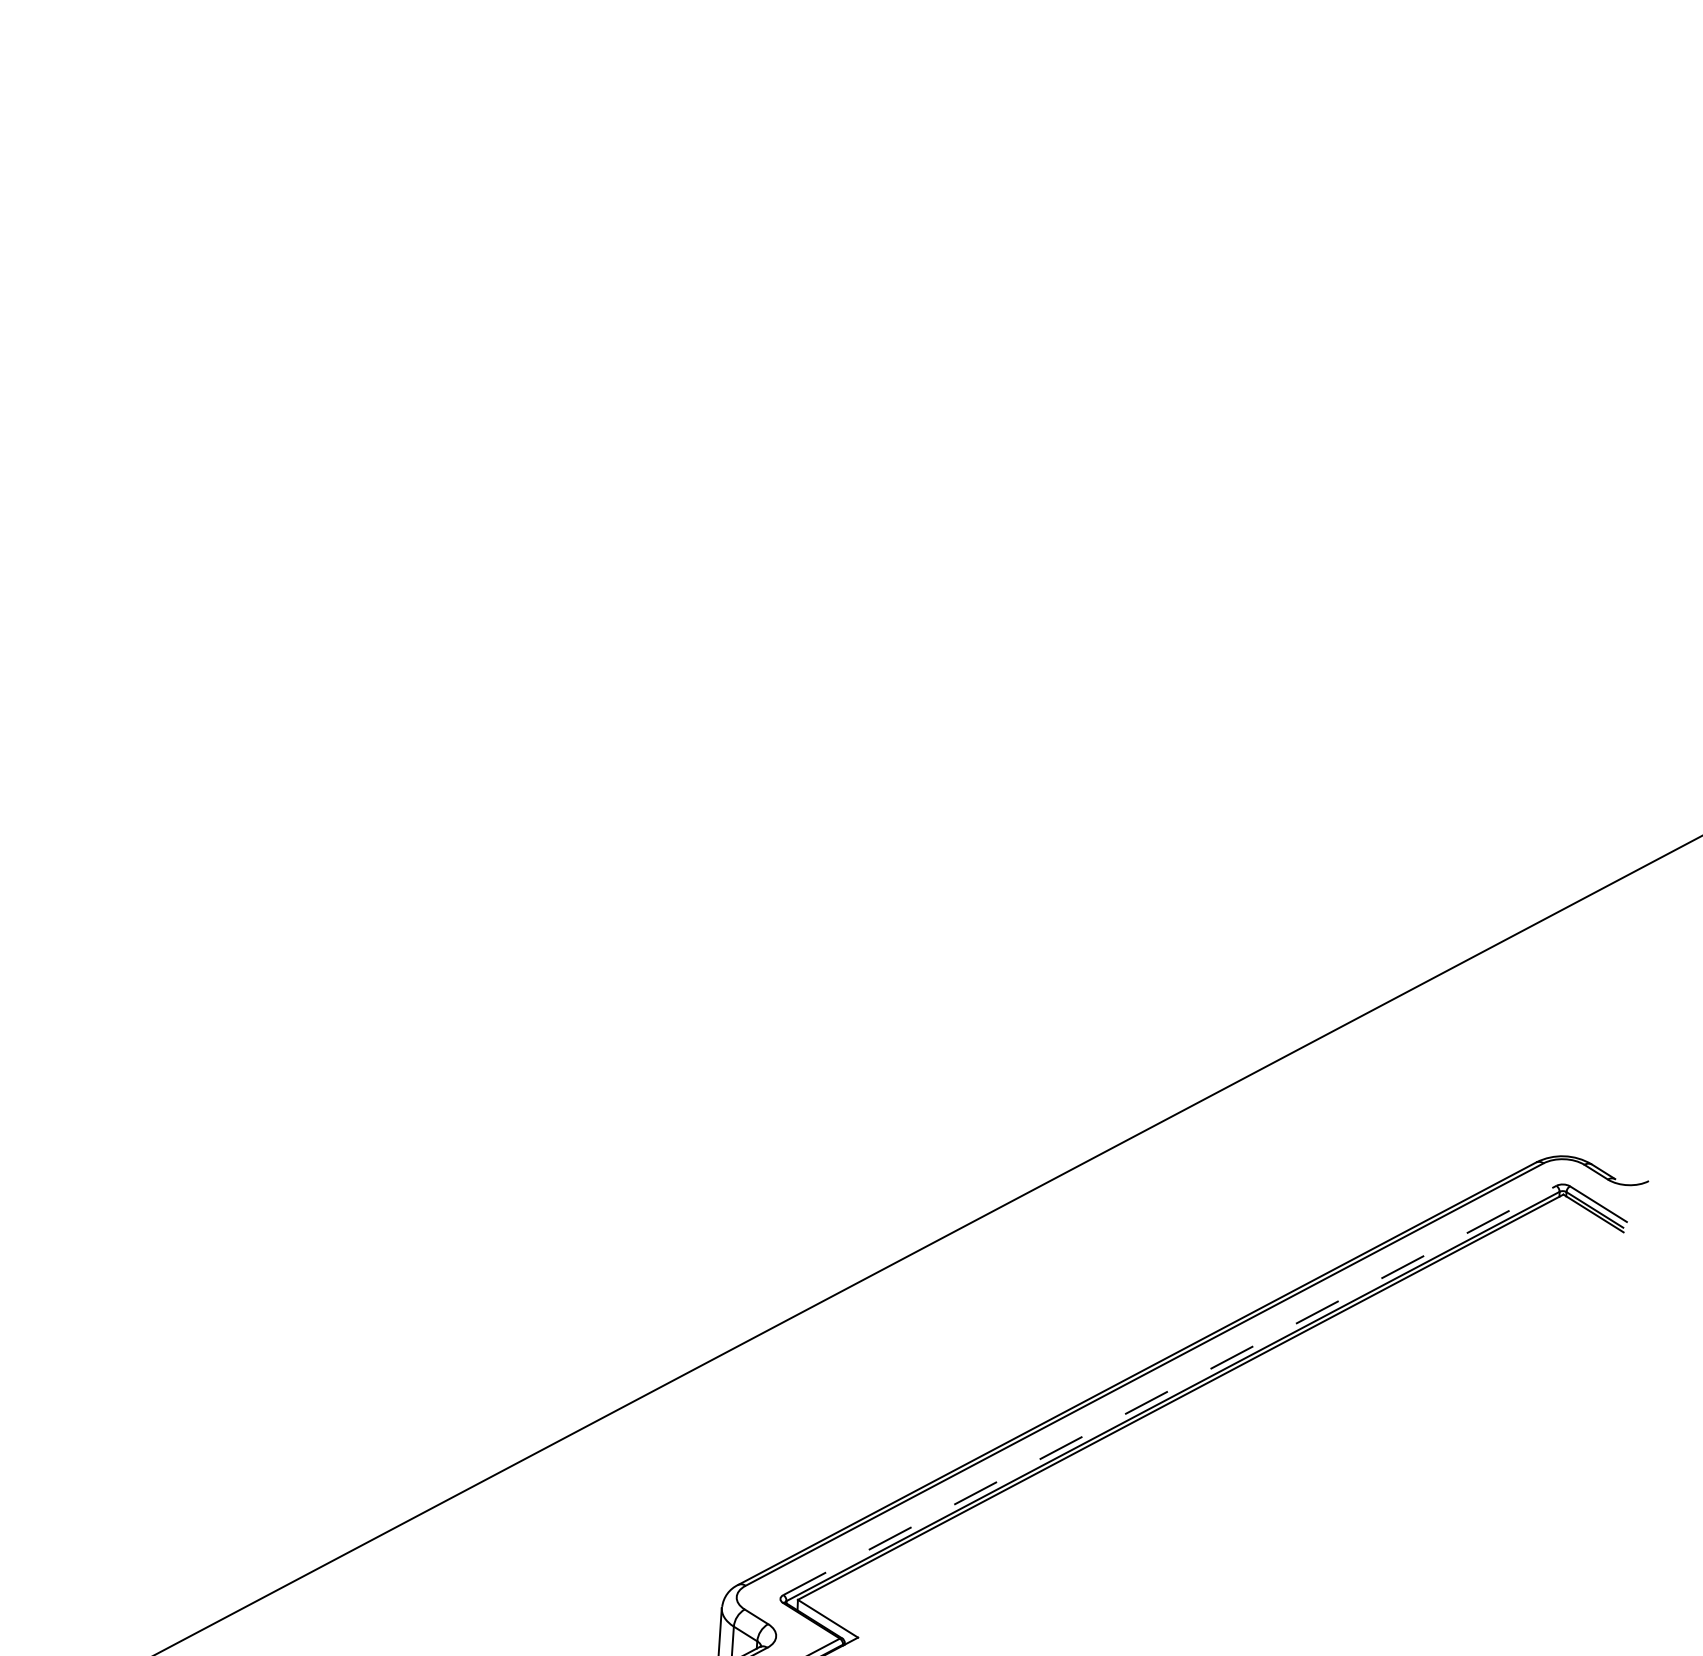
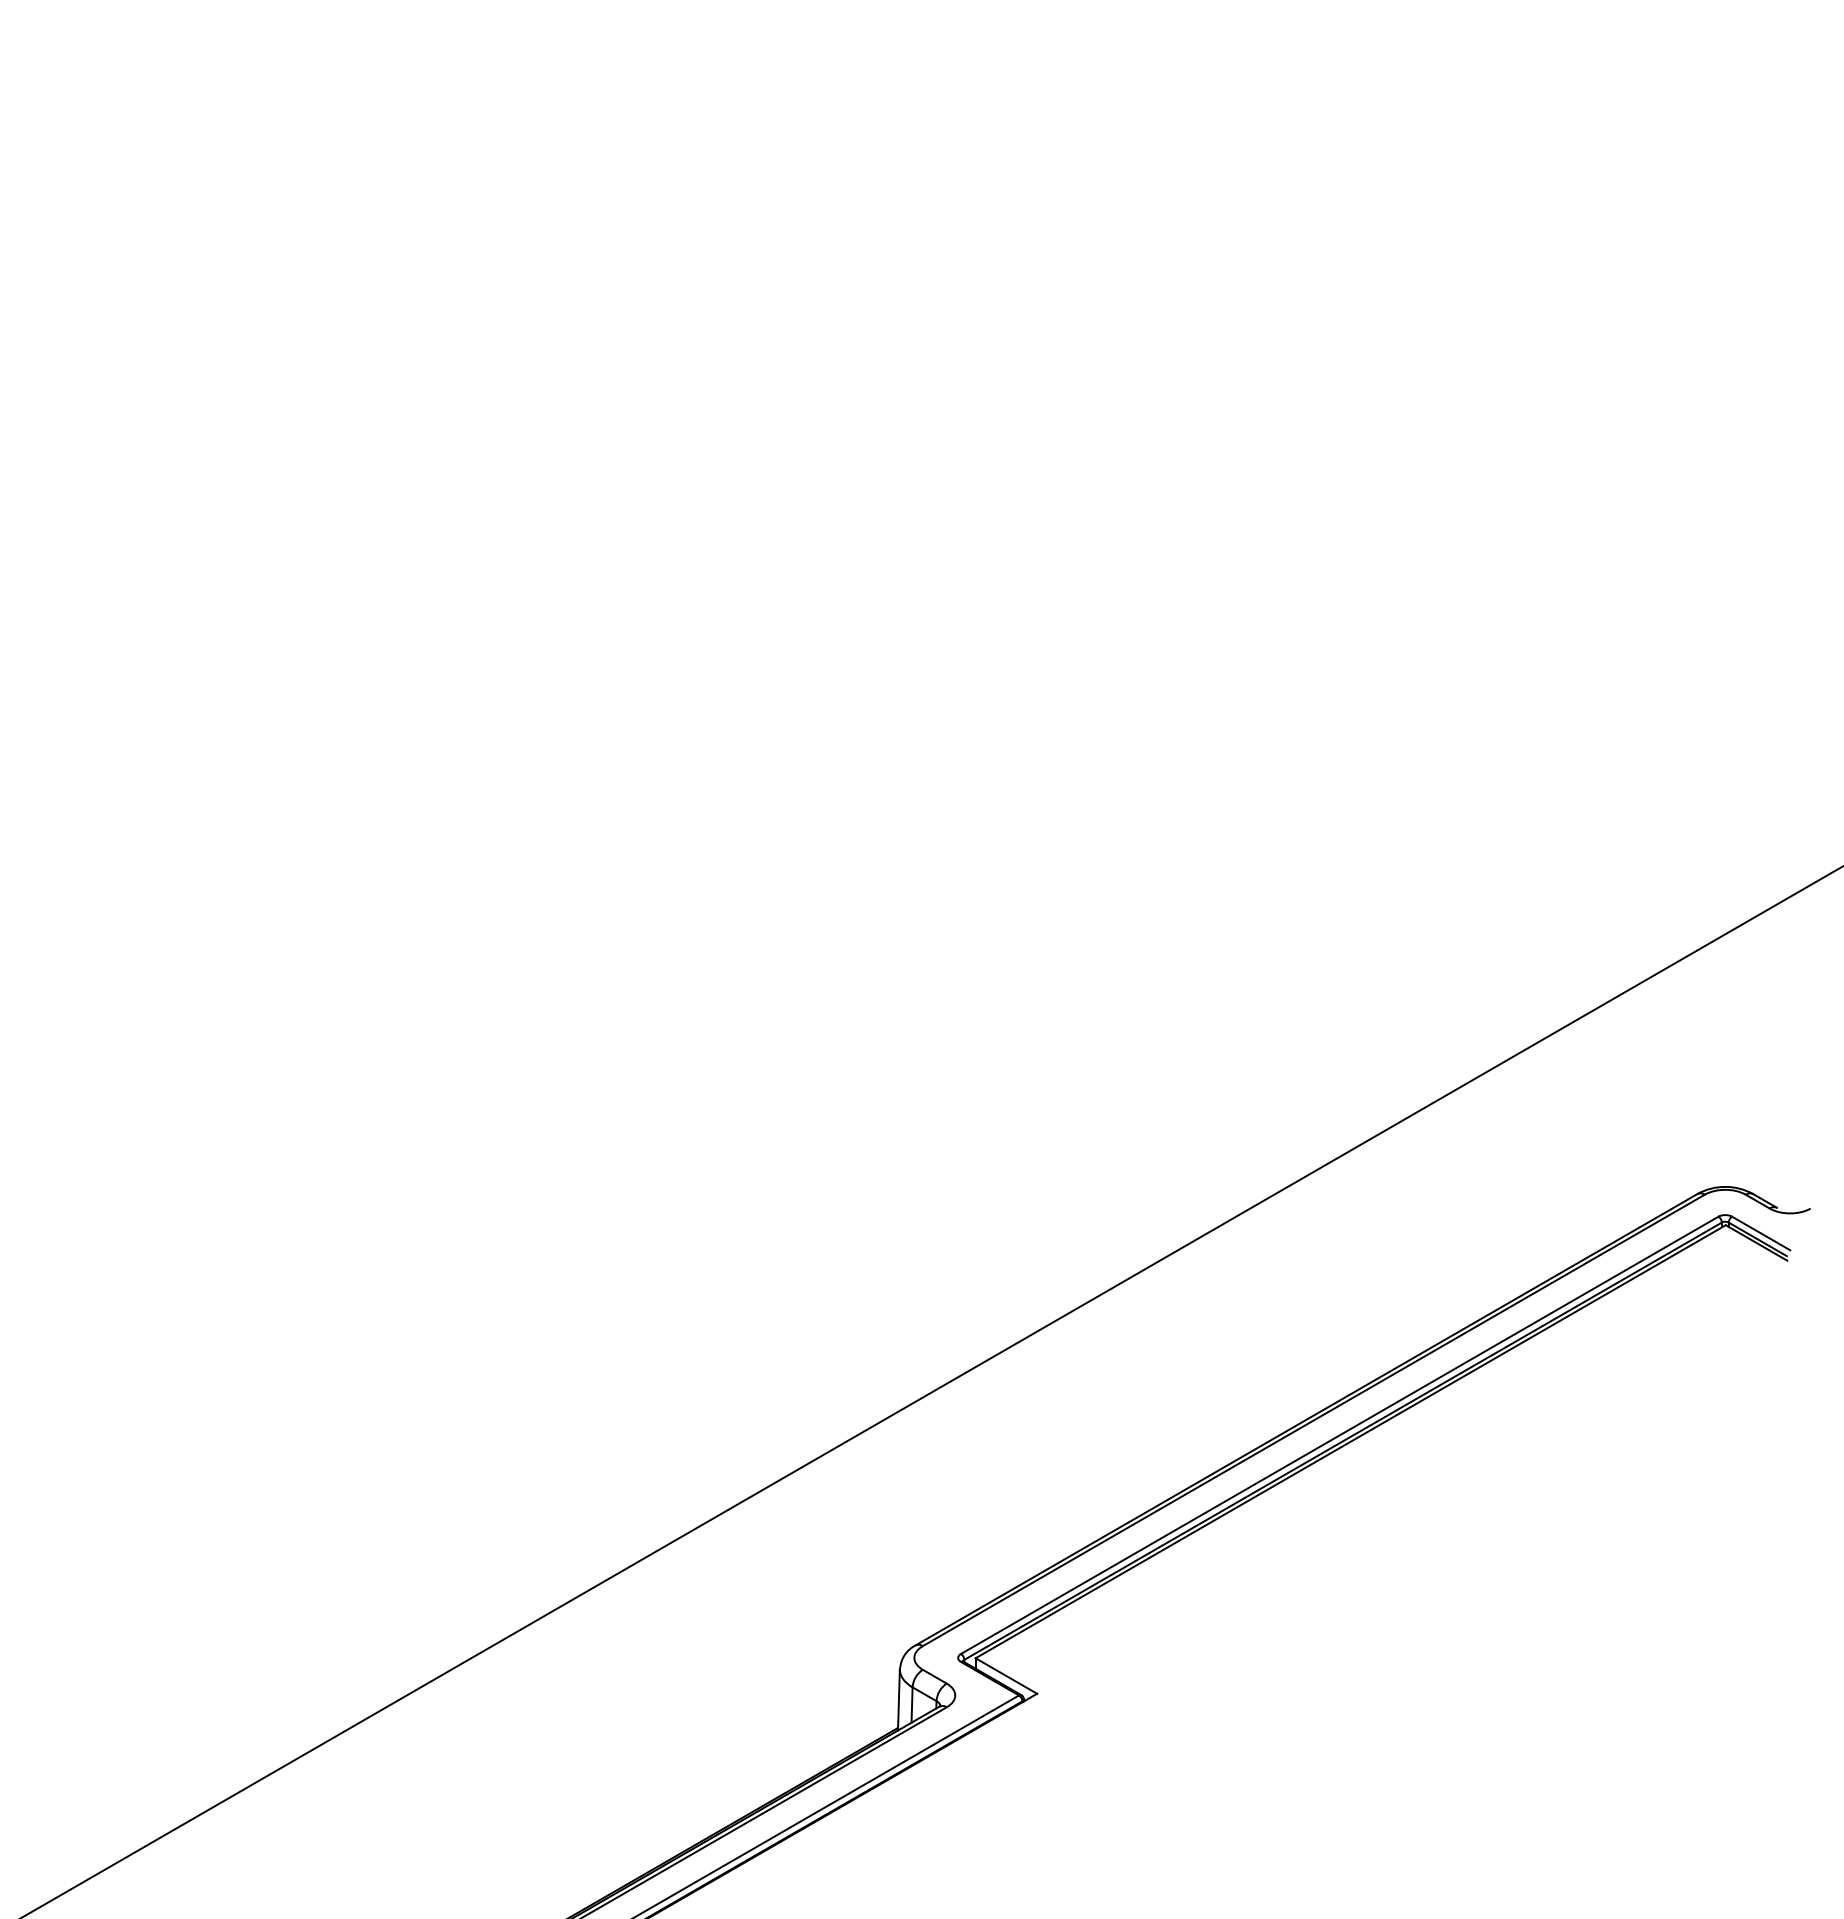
line: (1170, 1390) -> (1340, 1435), dashed -> solid

